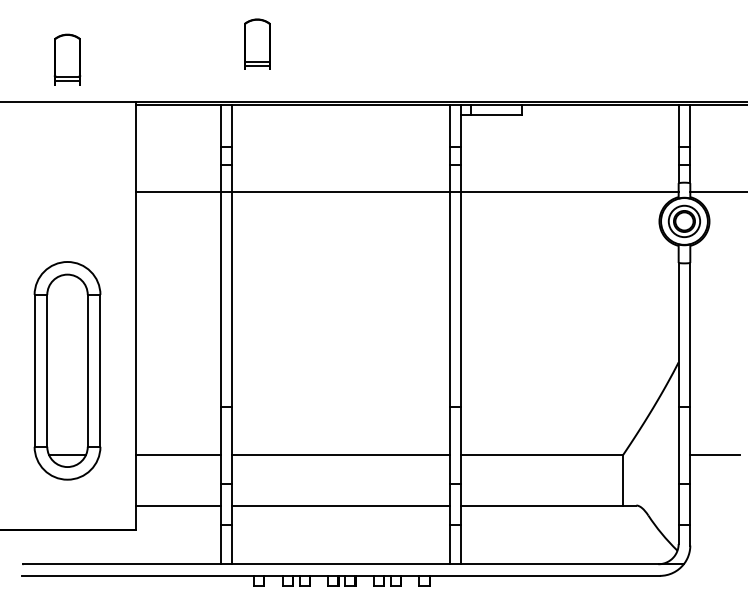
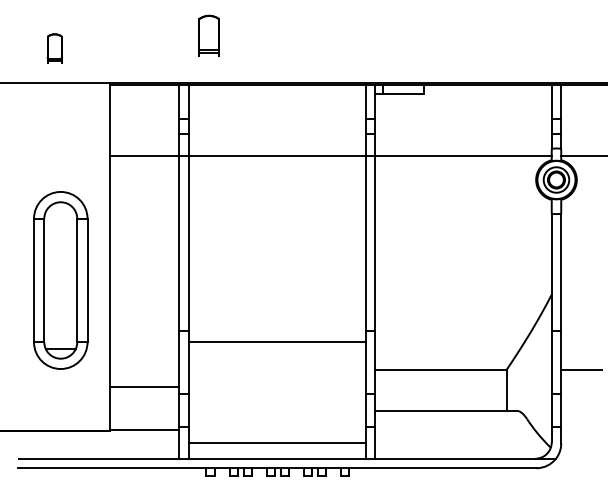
part: (67, 59) -> (54, 48), size x0.7
part: (67, 370) -> (60, 280), moved
line: (177, 454) -> (144, 386), moved
line: (340, 454) -> (276, 341), moved
line: (177, 506) -> (144, 430), moved
line: (340, 506) -> (276, 443), moved

